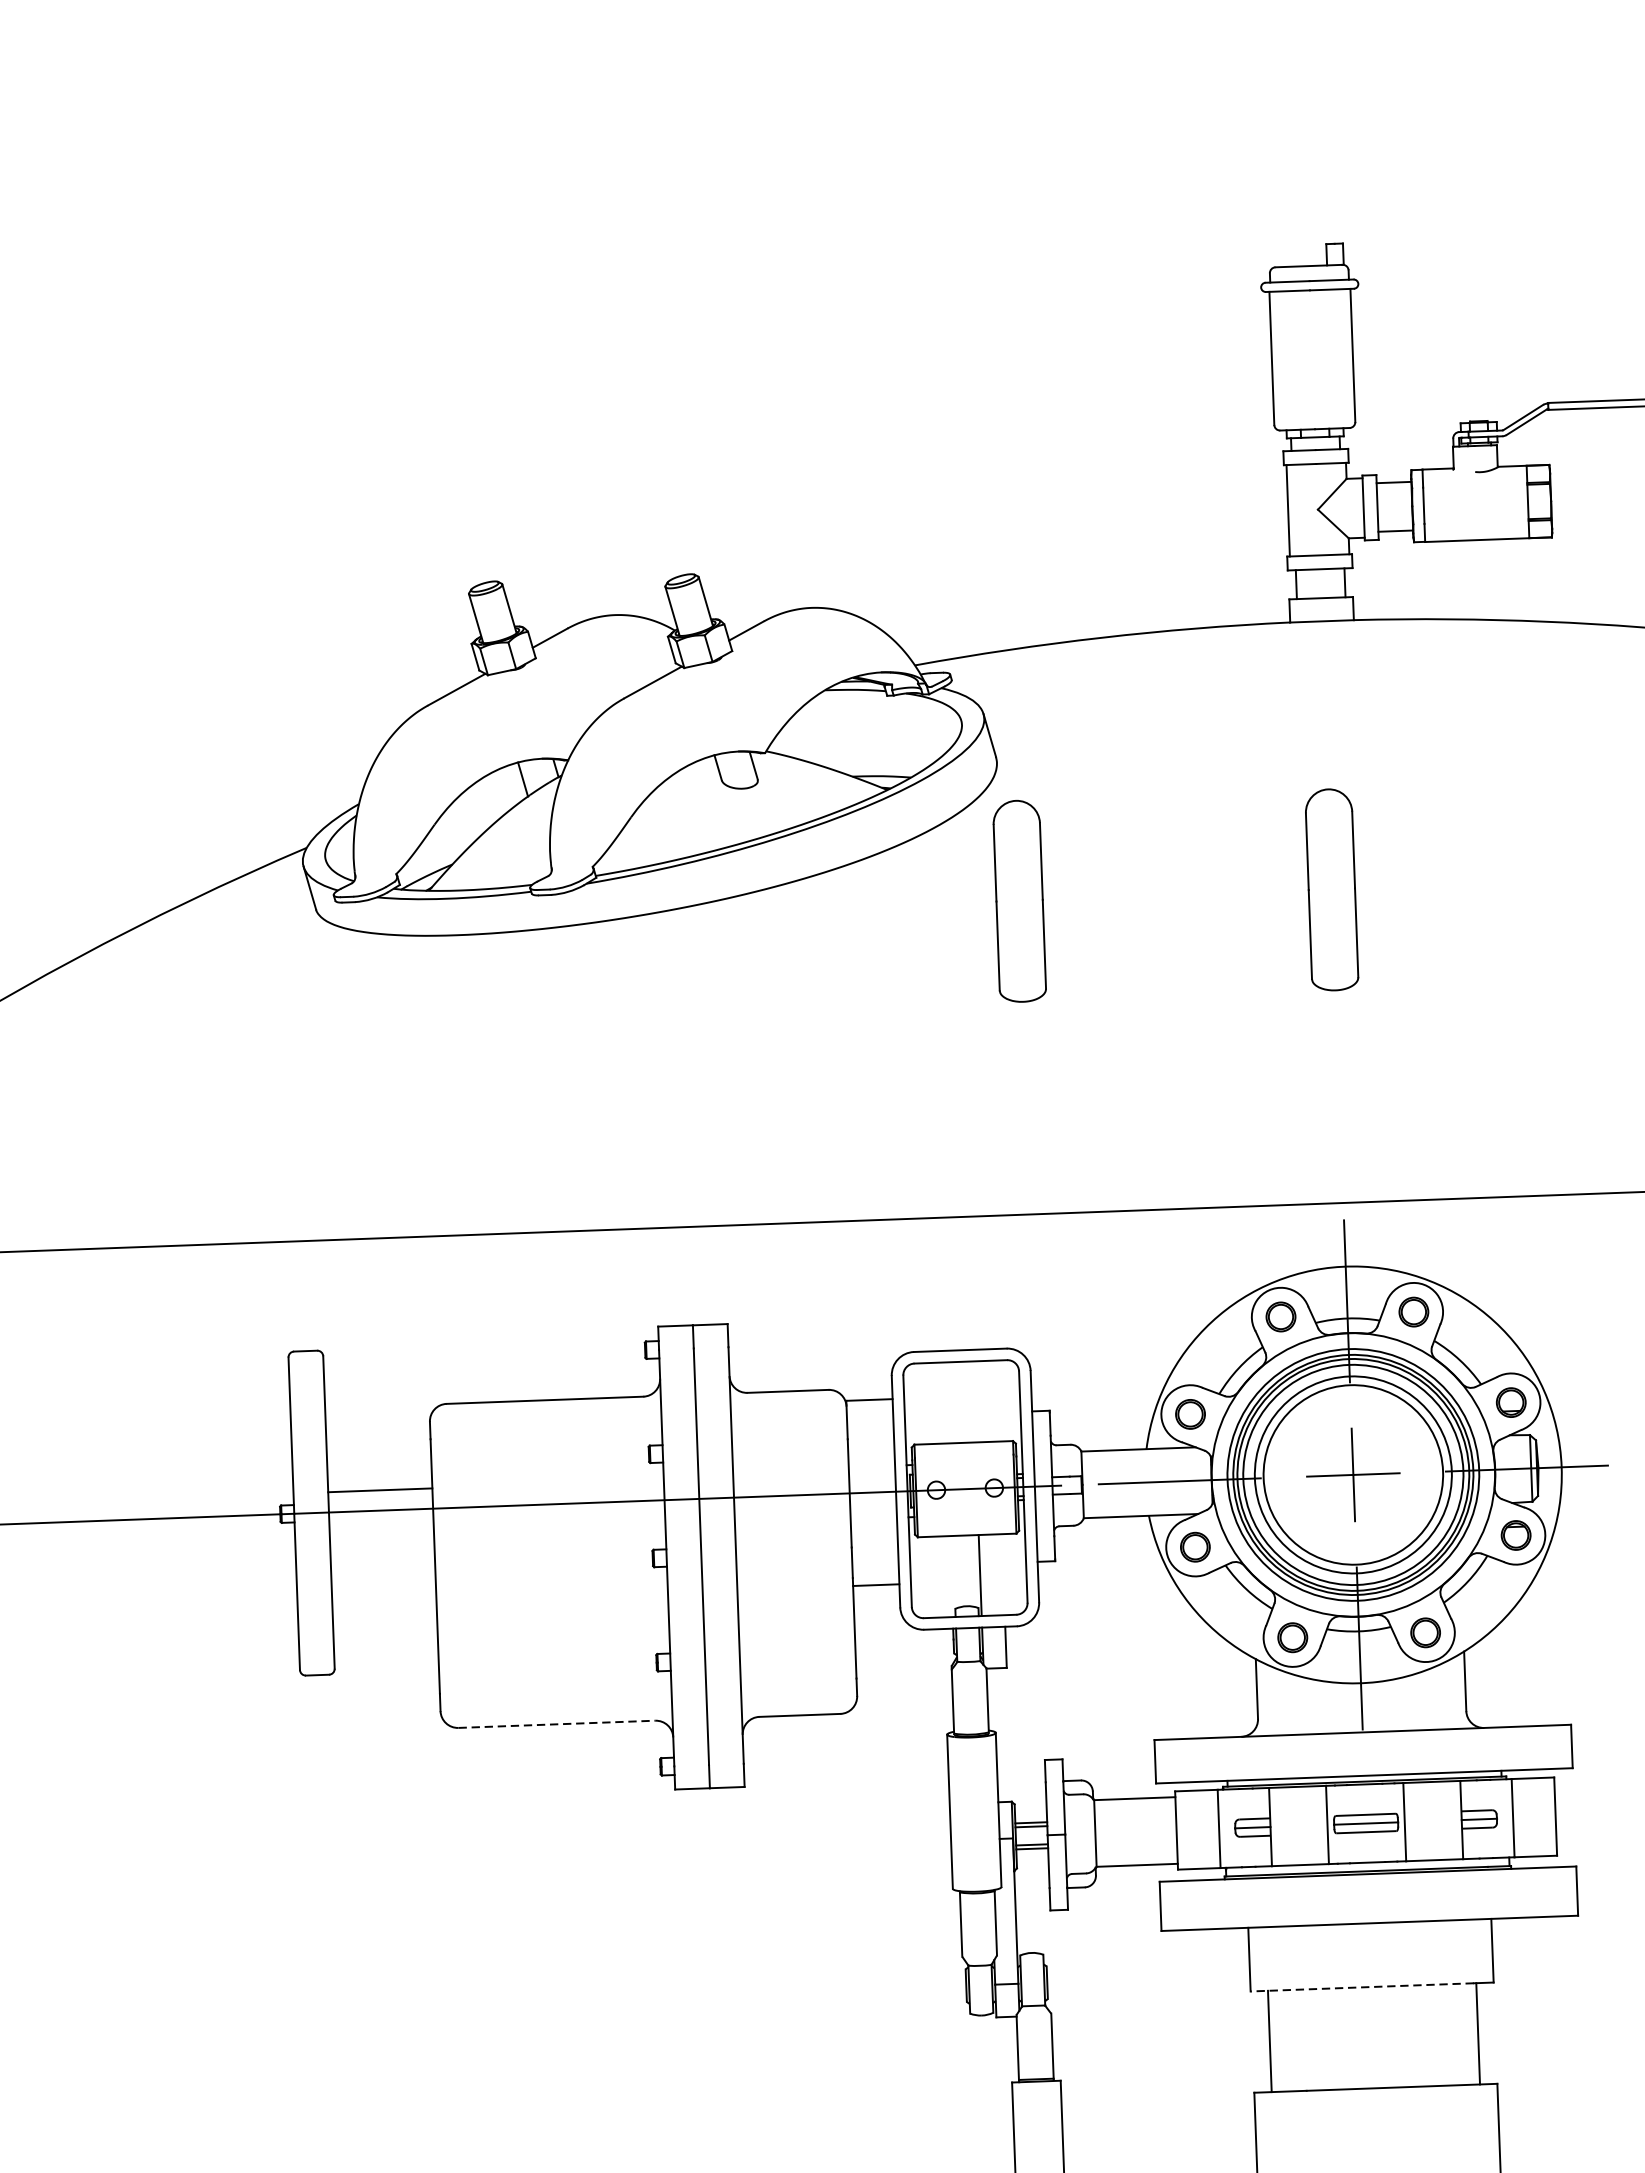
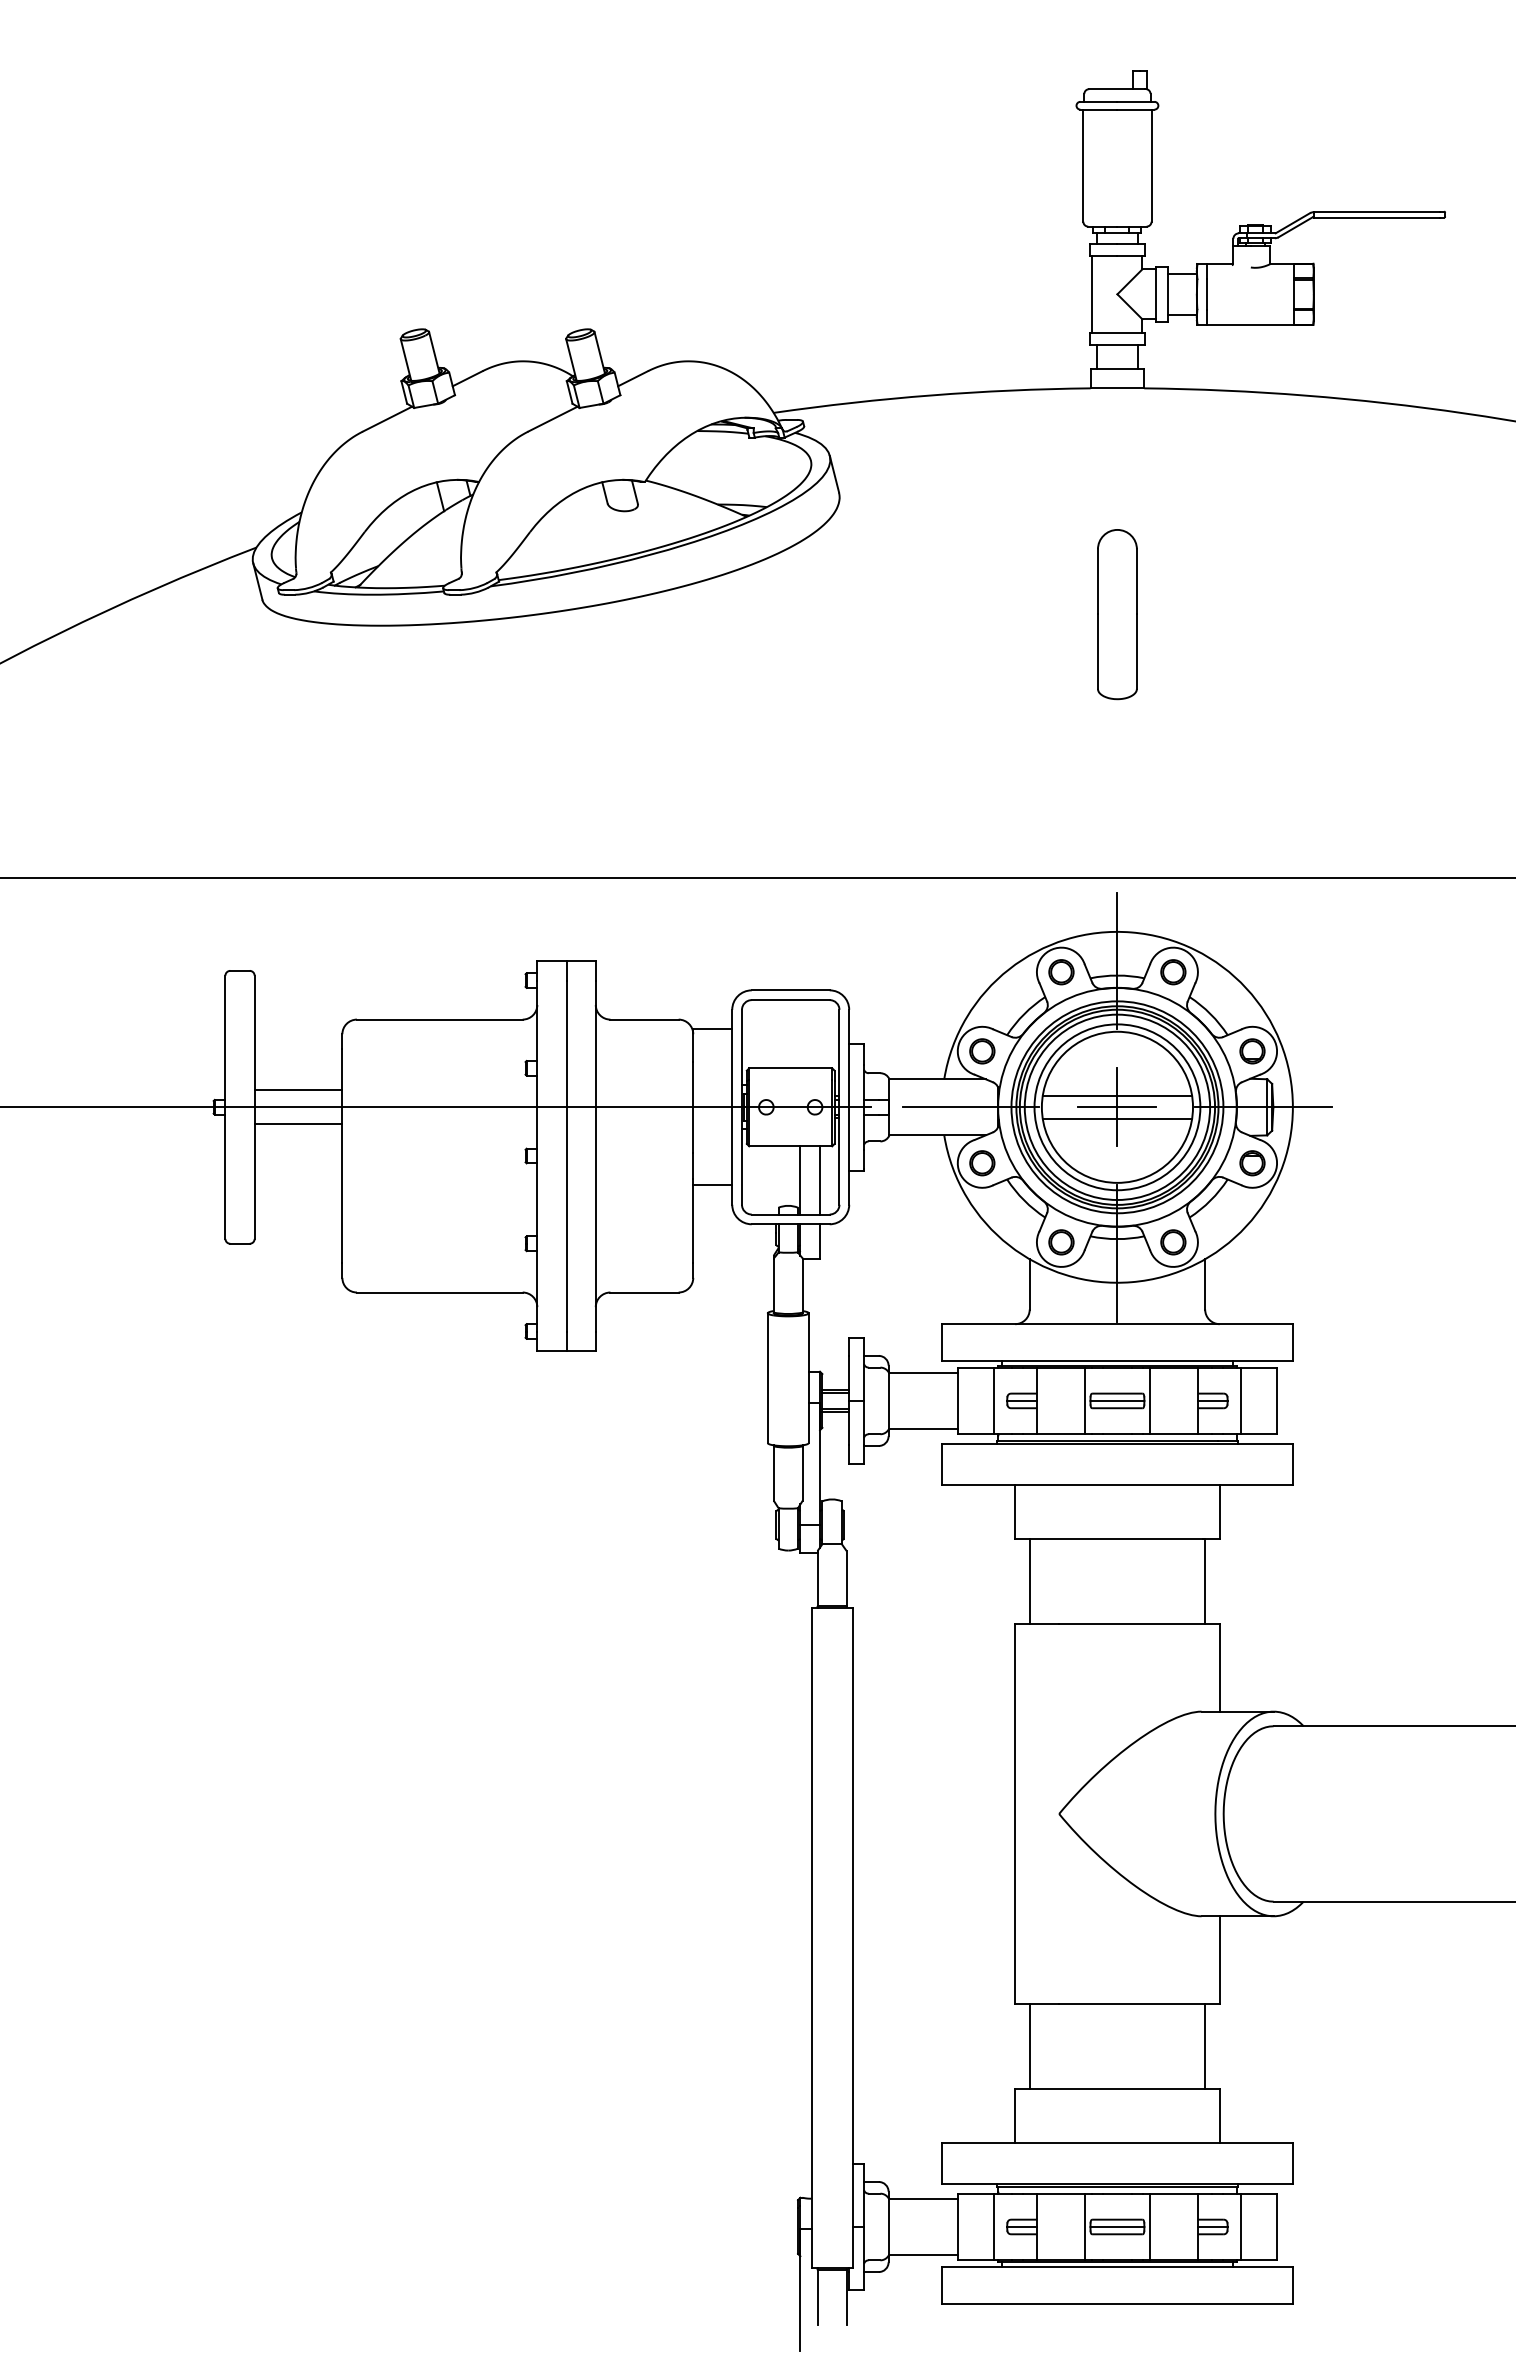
part: (1019, 901) -> (854, 614), removed
line: (1352, 1460) -> (1117, 1095), added
line: (1353, 1489) -> (1117, 1119), added
line: (381, 1530) -> (298, 1124), added
line: (1002, 1574) -> (819, 1180), added
line: (556, 1724) -> (439, 1292), dashed -> solid
line: (1362, 1987) -> (1109, 1538), dashed -> solid

